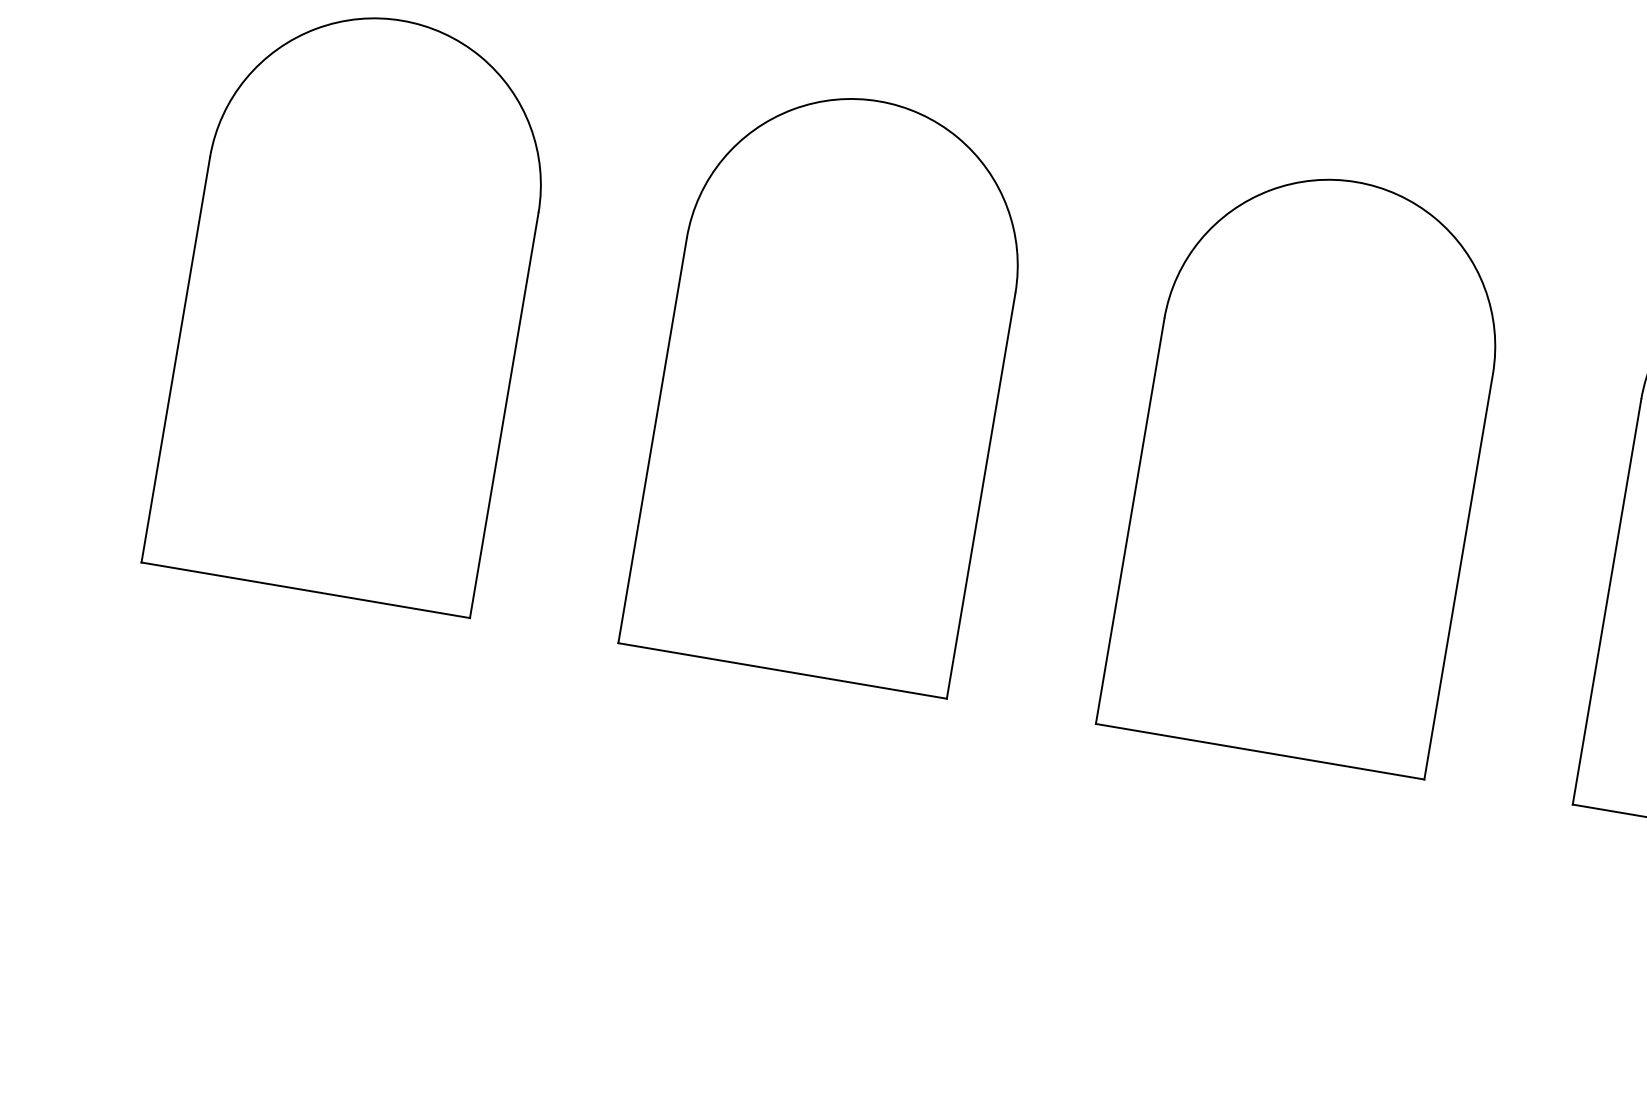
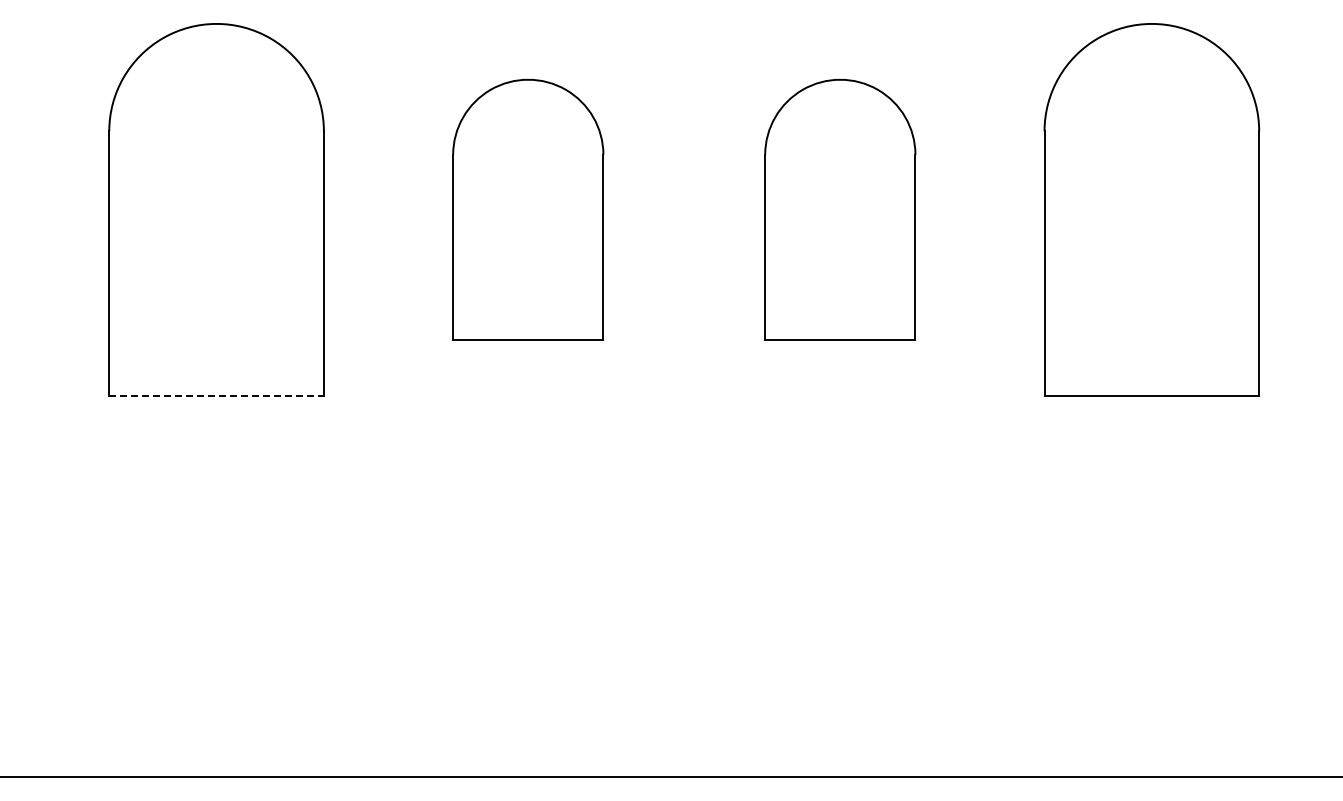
part: (831, 385) -> (528, 209), size x0.7
part: (1308, 466) -> (840, 209), size x0.7
line: (307, 591) -> (217, 396), solid -> dashed

